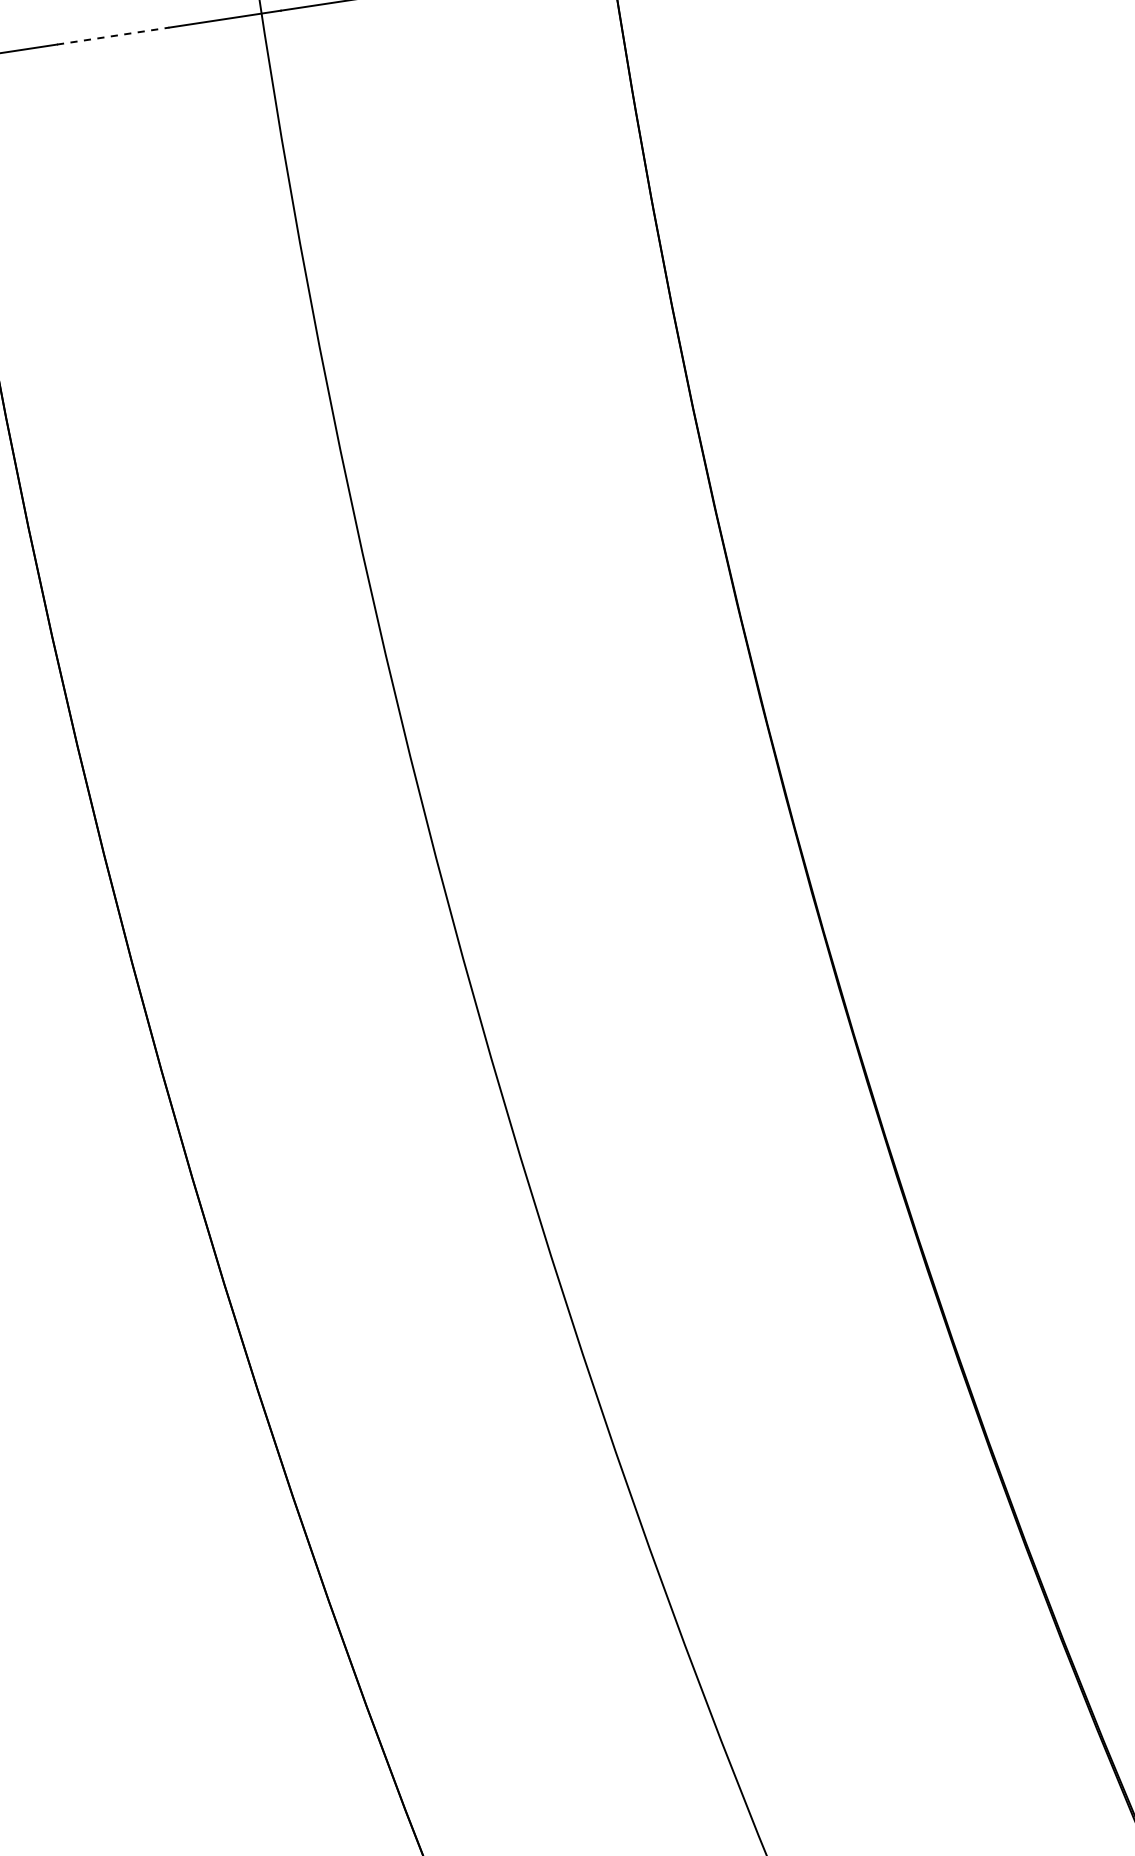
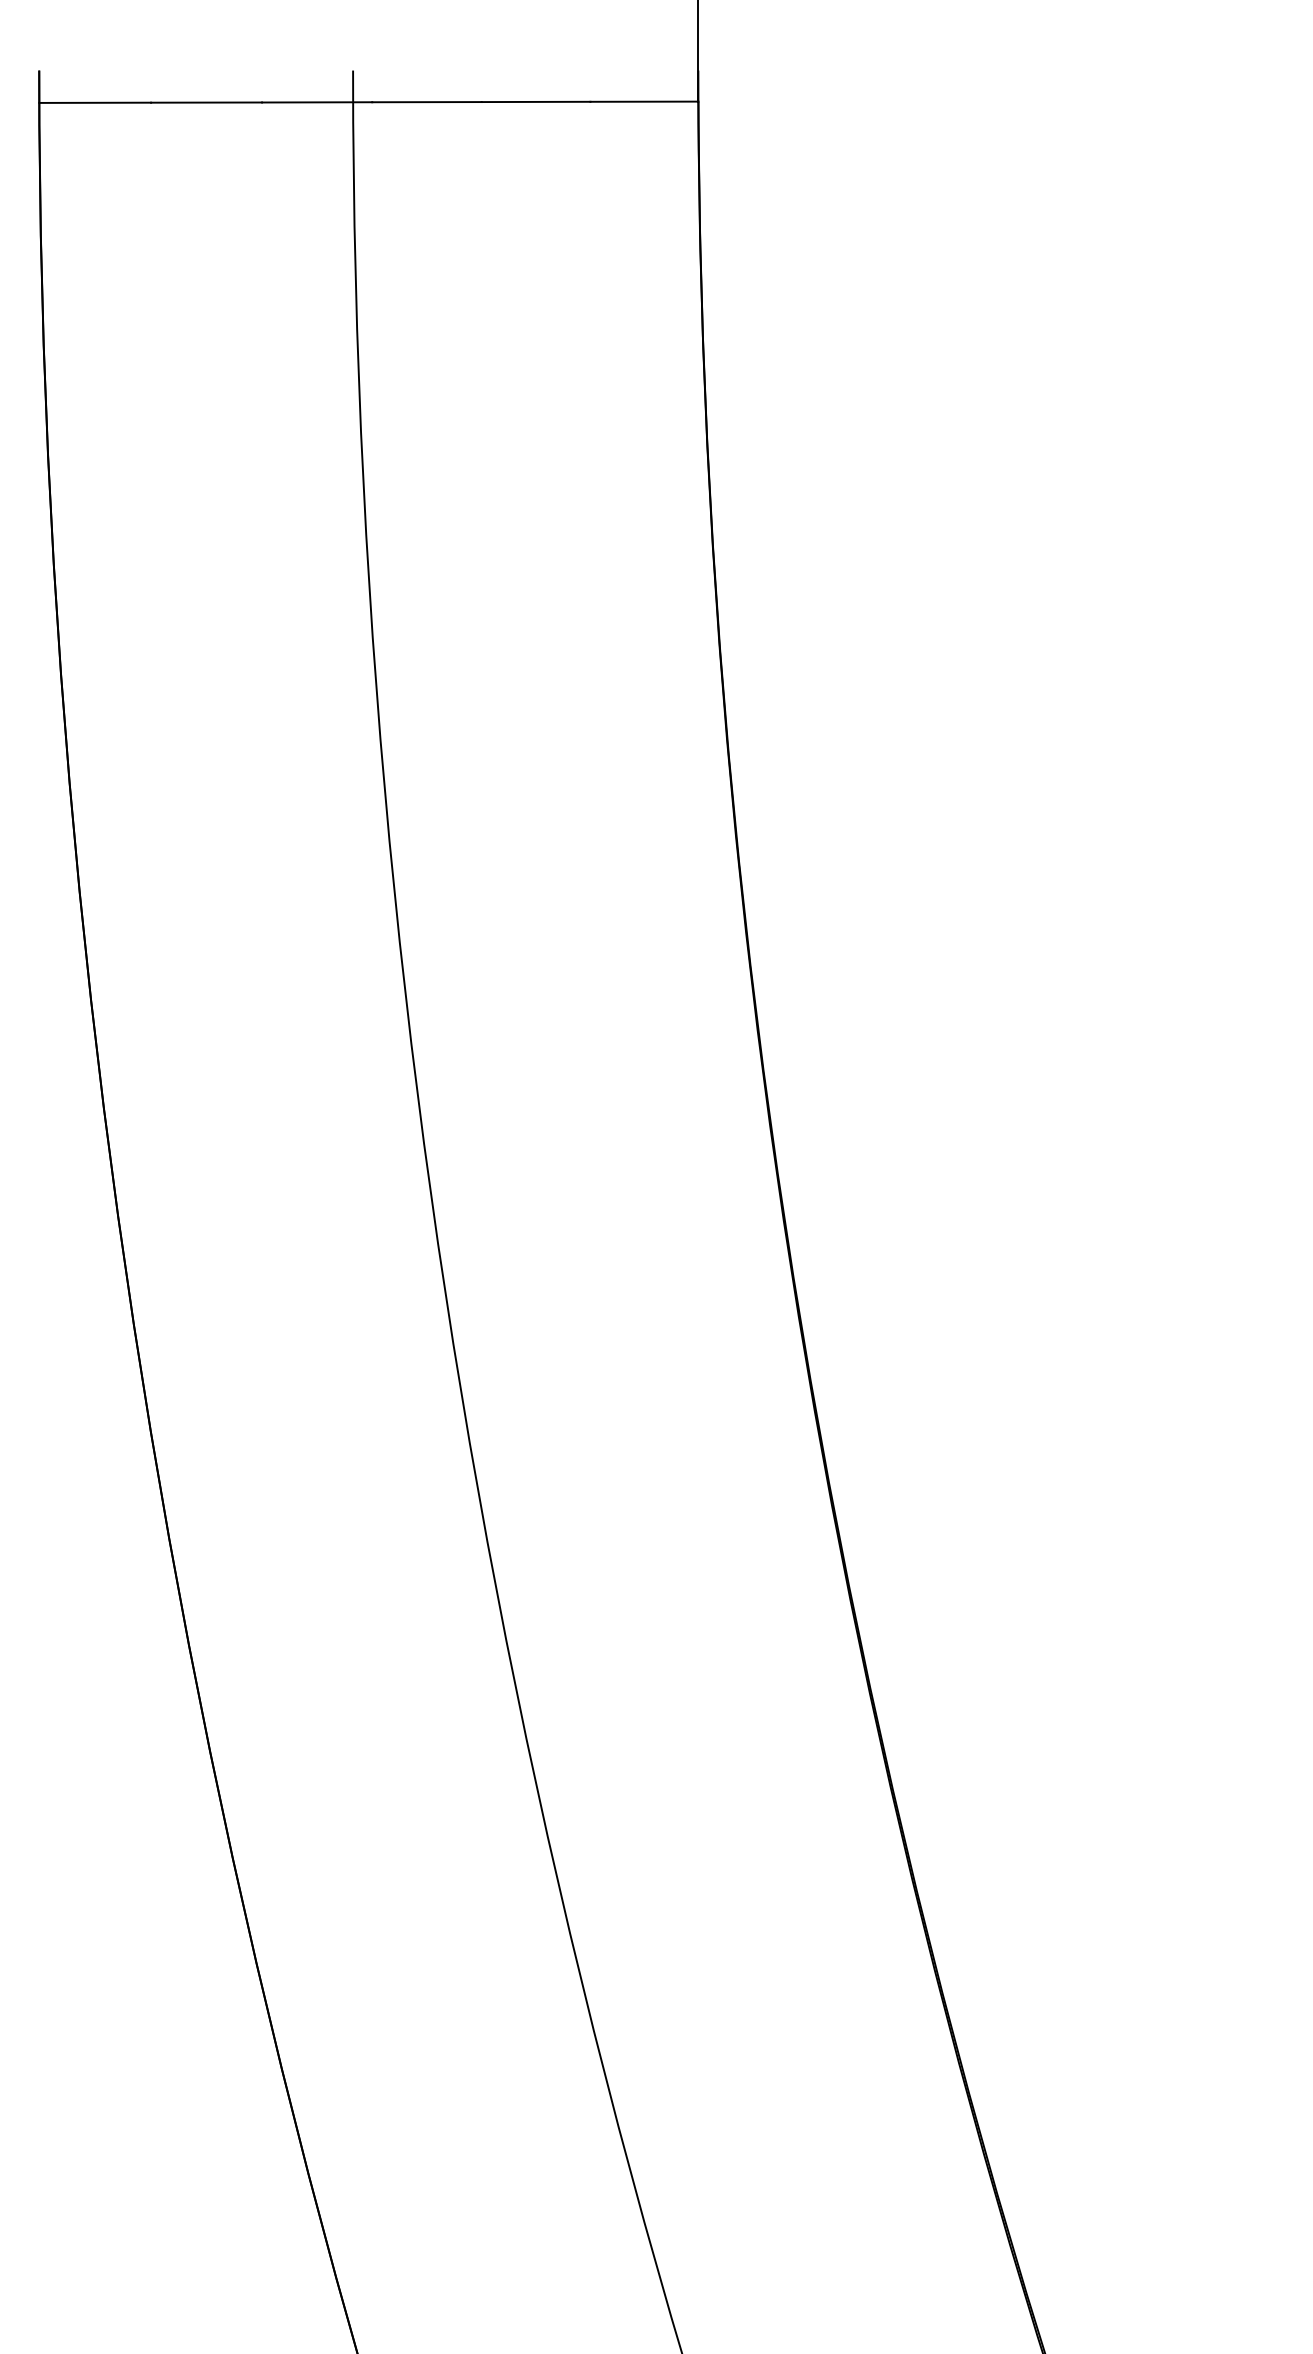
line: (114, 35) -> (207, 102), dashed -> solid

